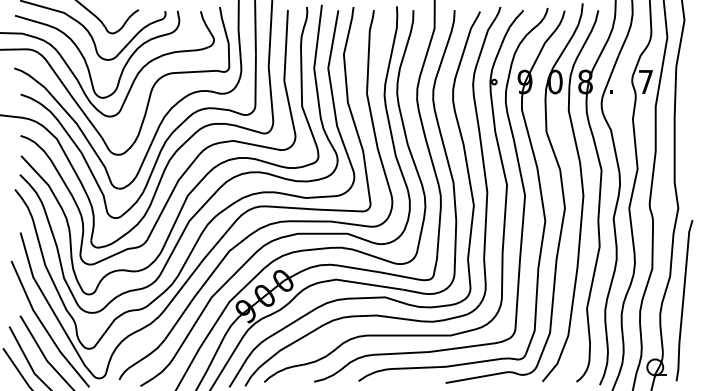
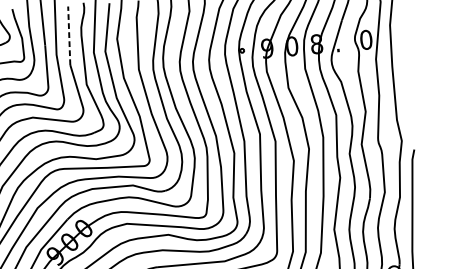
line: (286, 45) -> (69, 35), solid -> dashed
text: (645, 81) -> (365, 39), 7 -> 0

